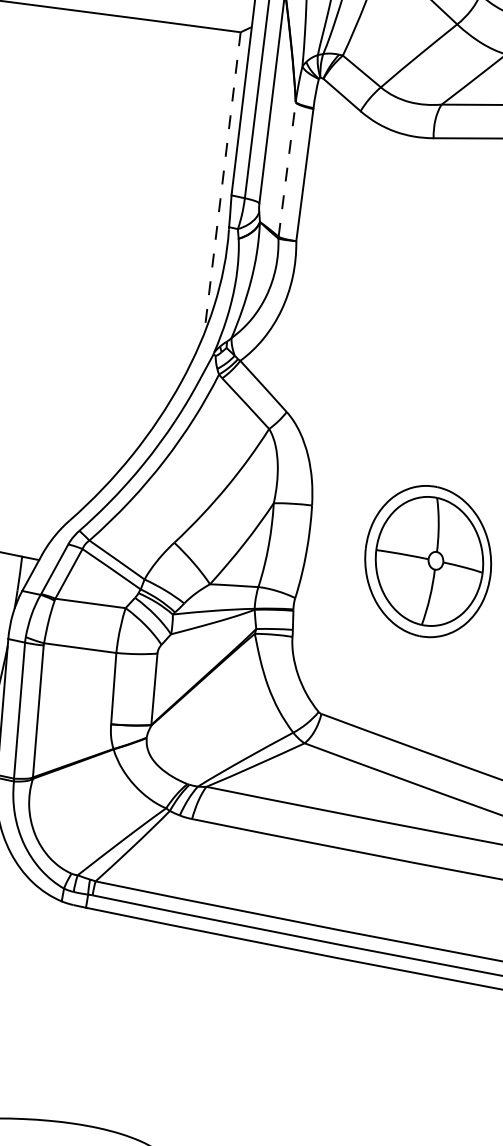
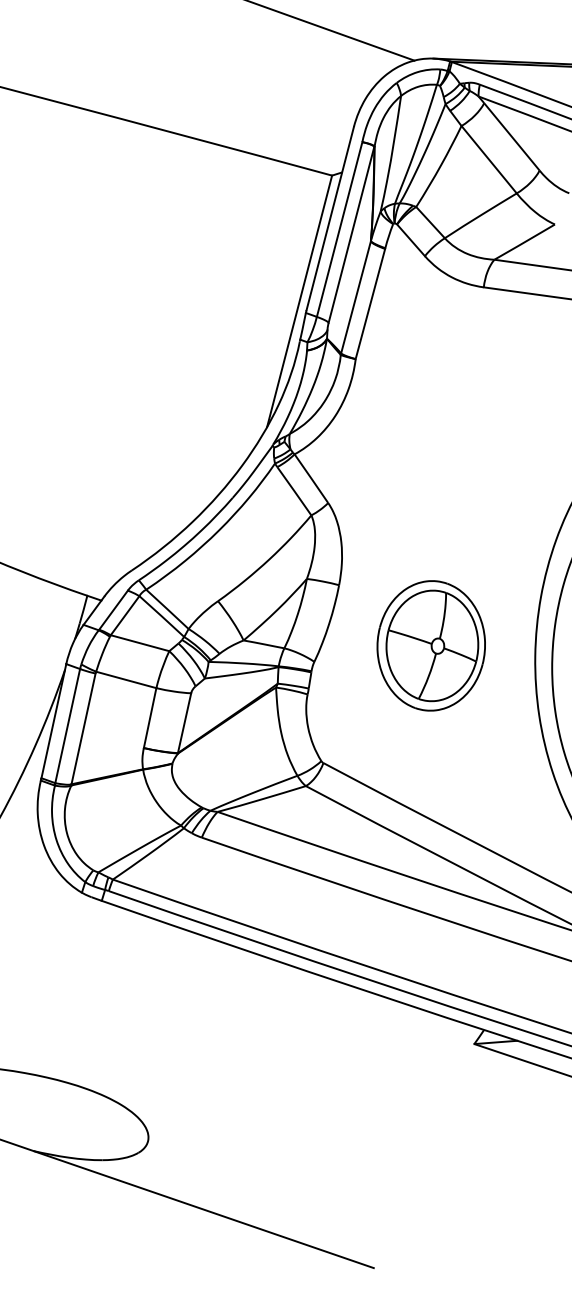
line: (286, 169) -> (355, 297), dashed -> solid
line: (222, 183) -> (299, 301), dashed -> solid

